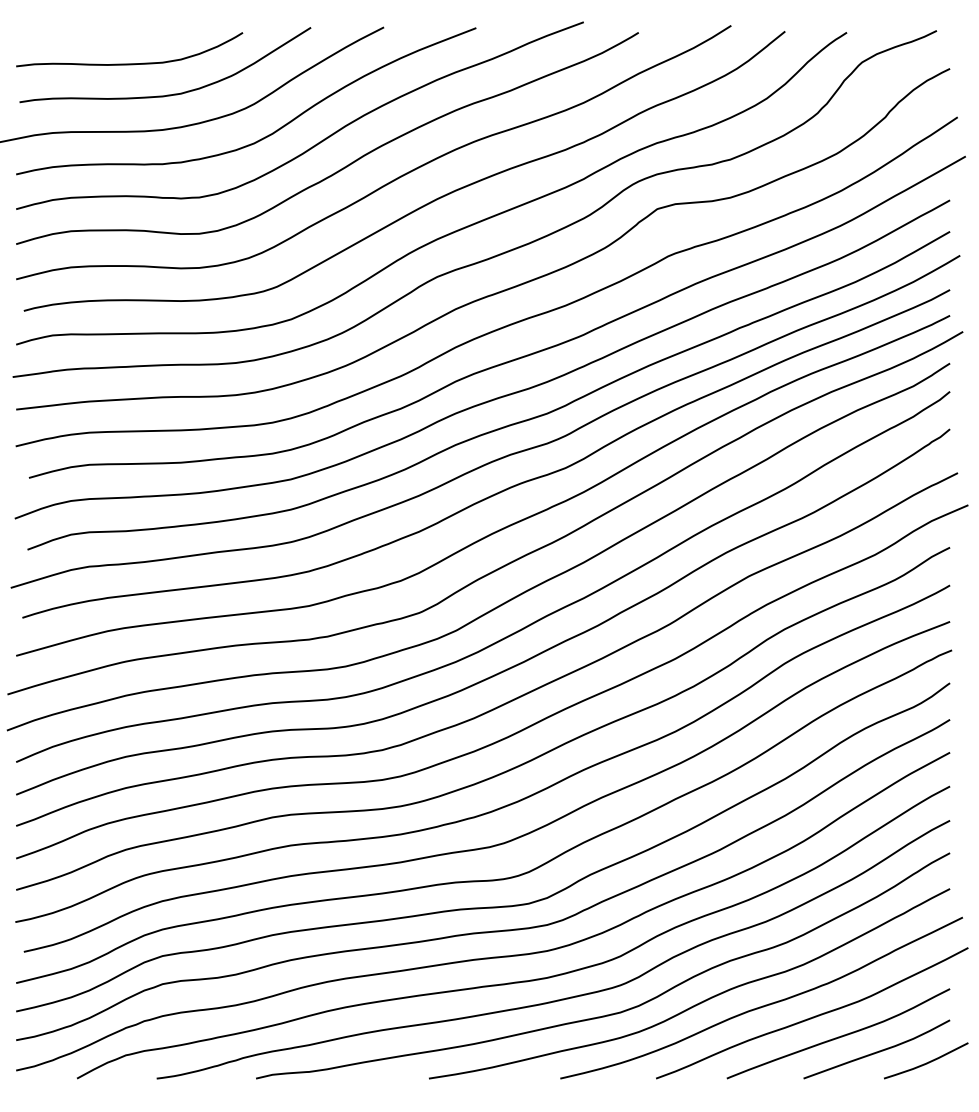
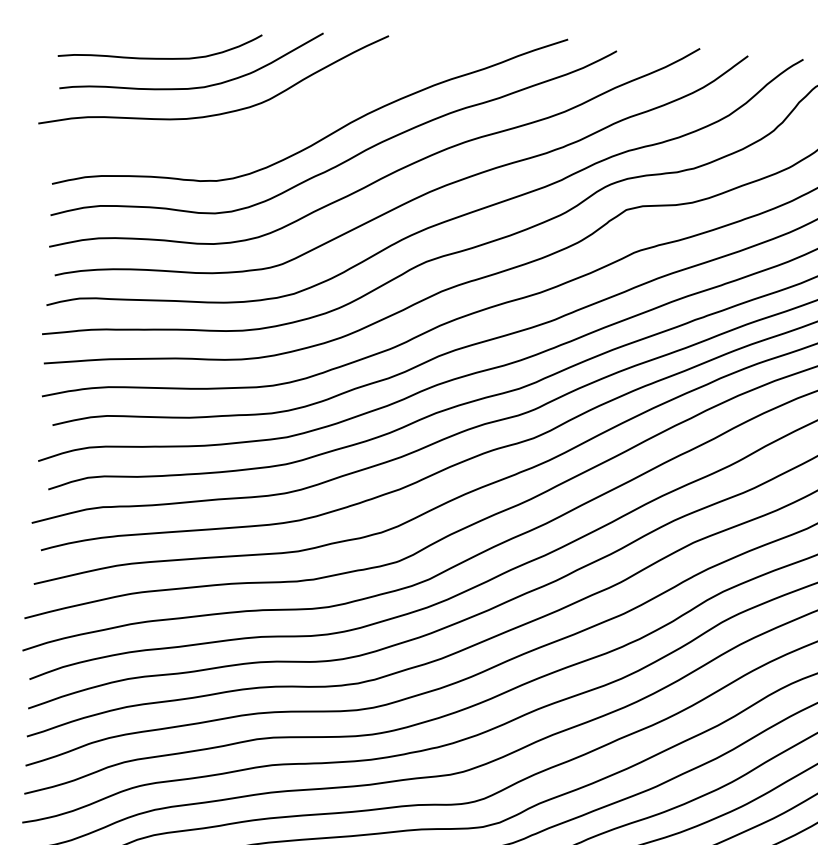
curve: (268, 134) -> (281, 127), removed

